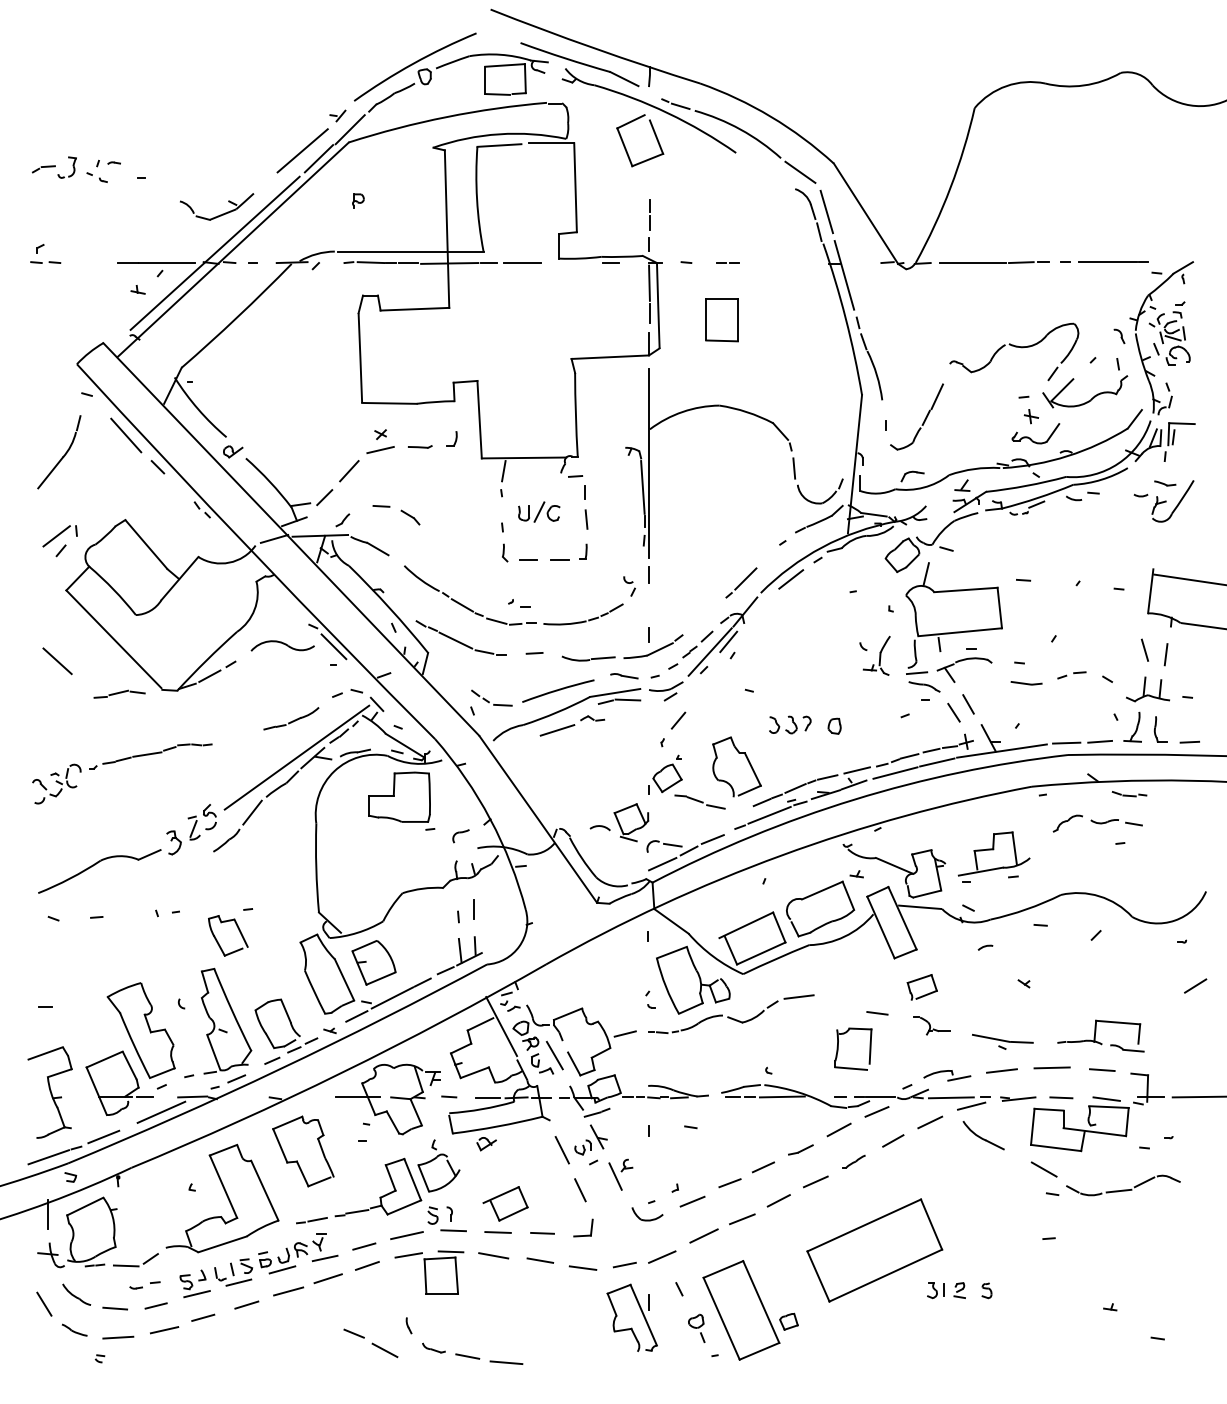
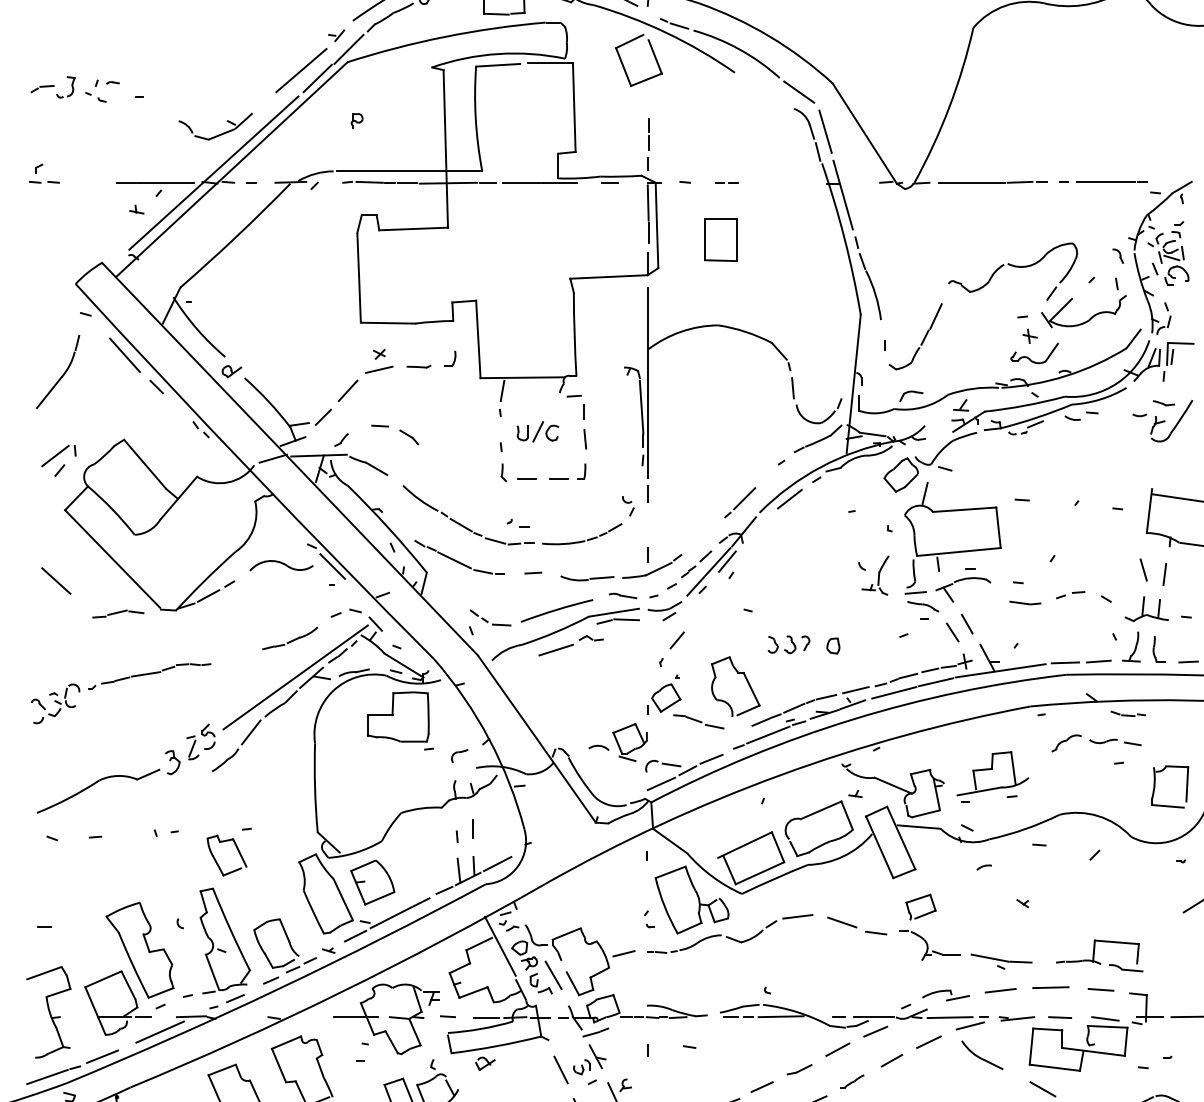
line: (560, 263) -> (559, 183), added
line: (498, 944) -> (497, 864), added
line: (843, 1002) -> (842, 922), added
part: (931, 1025) -> (930, 945), size x1.67
part: (838, 1048) -> (1155, 786), moved

